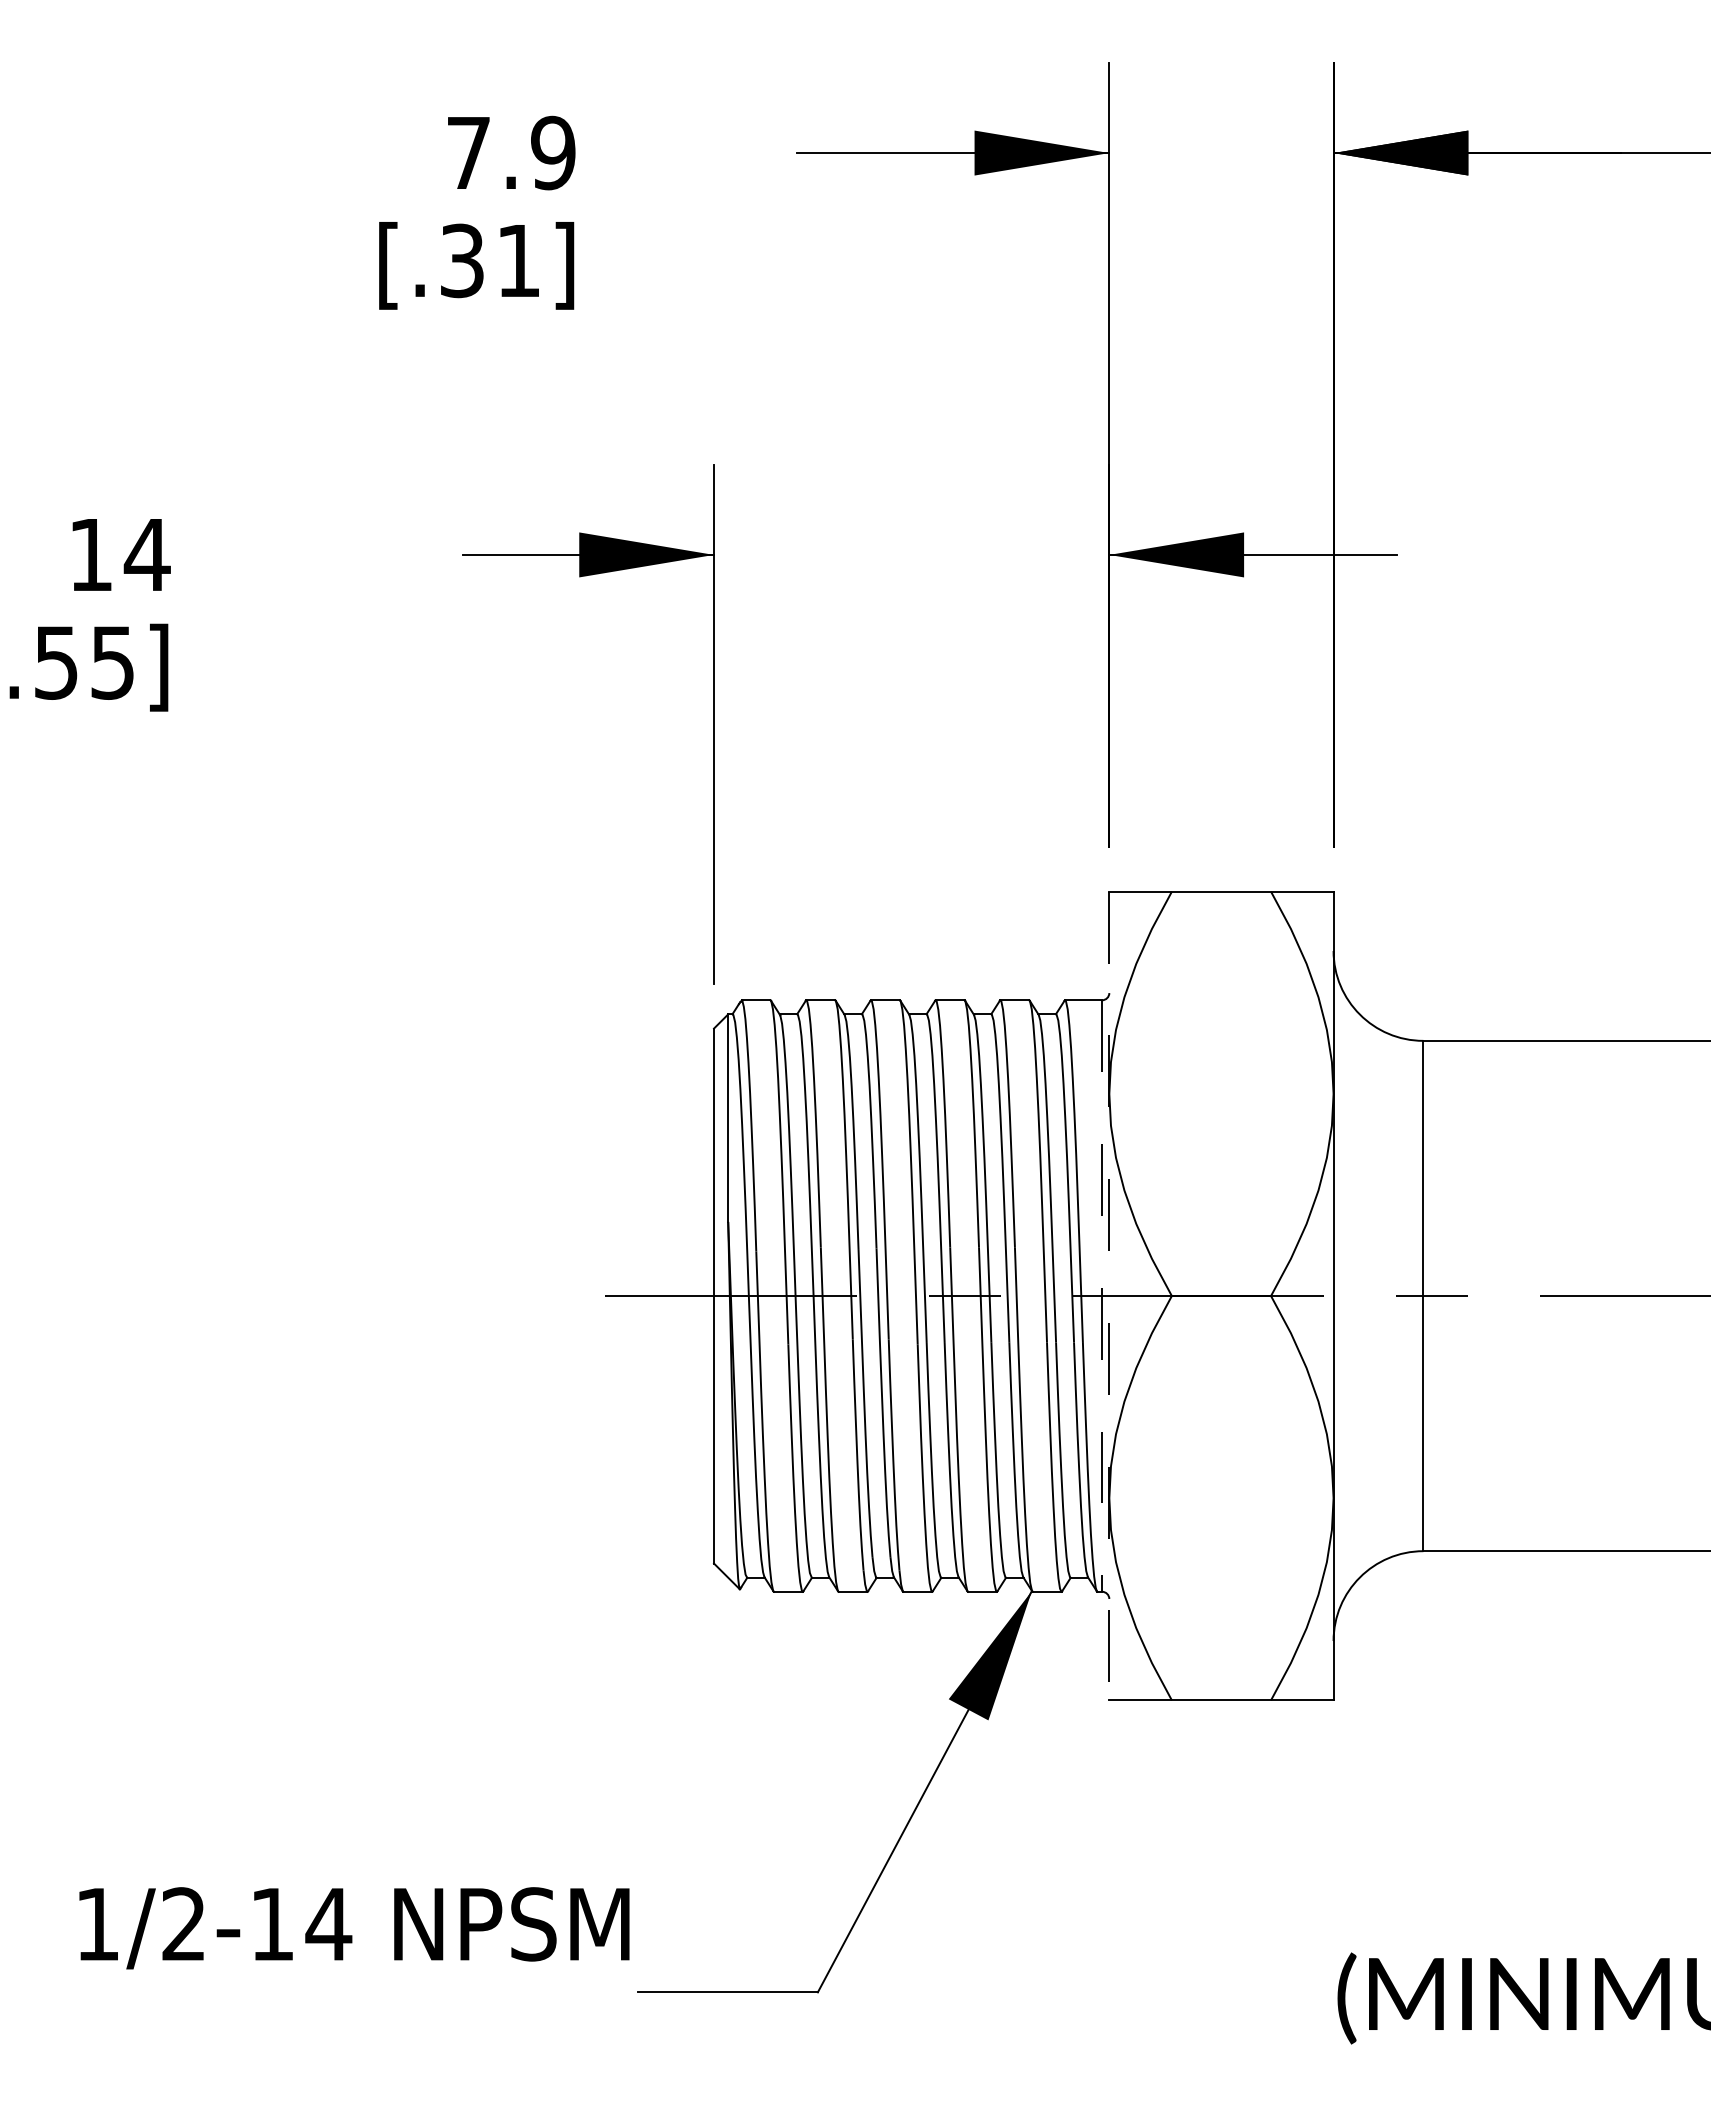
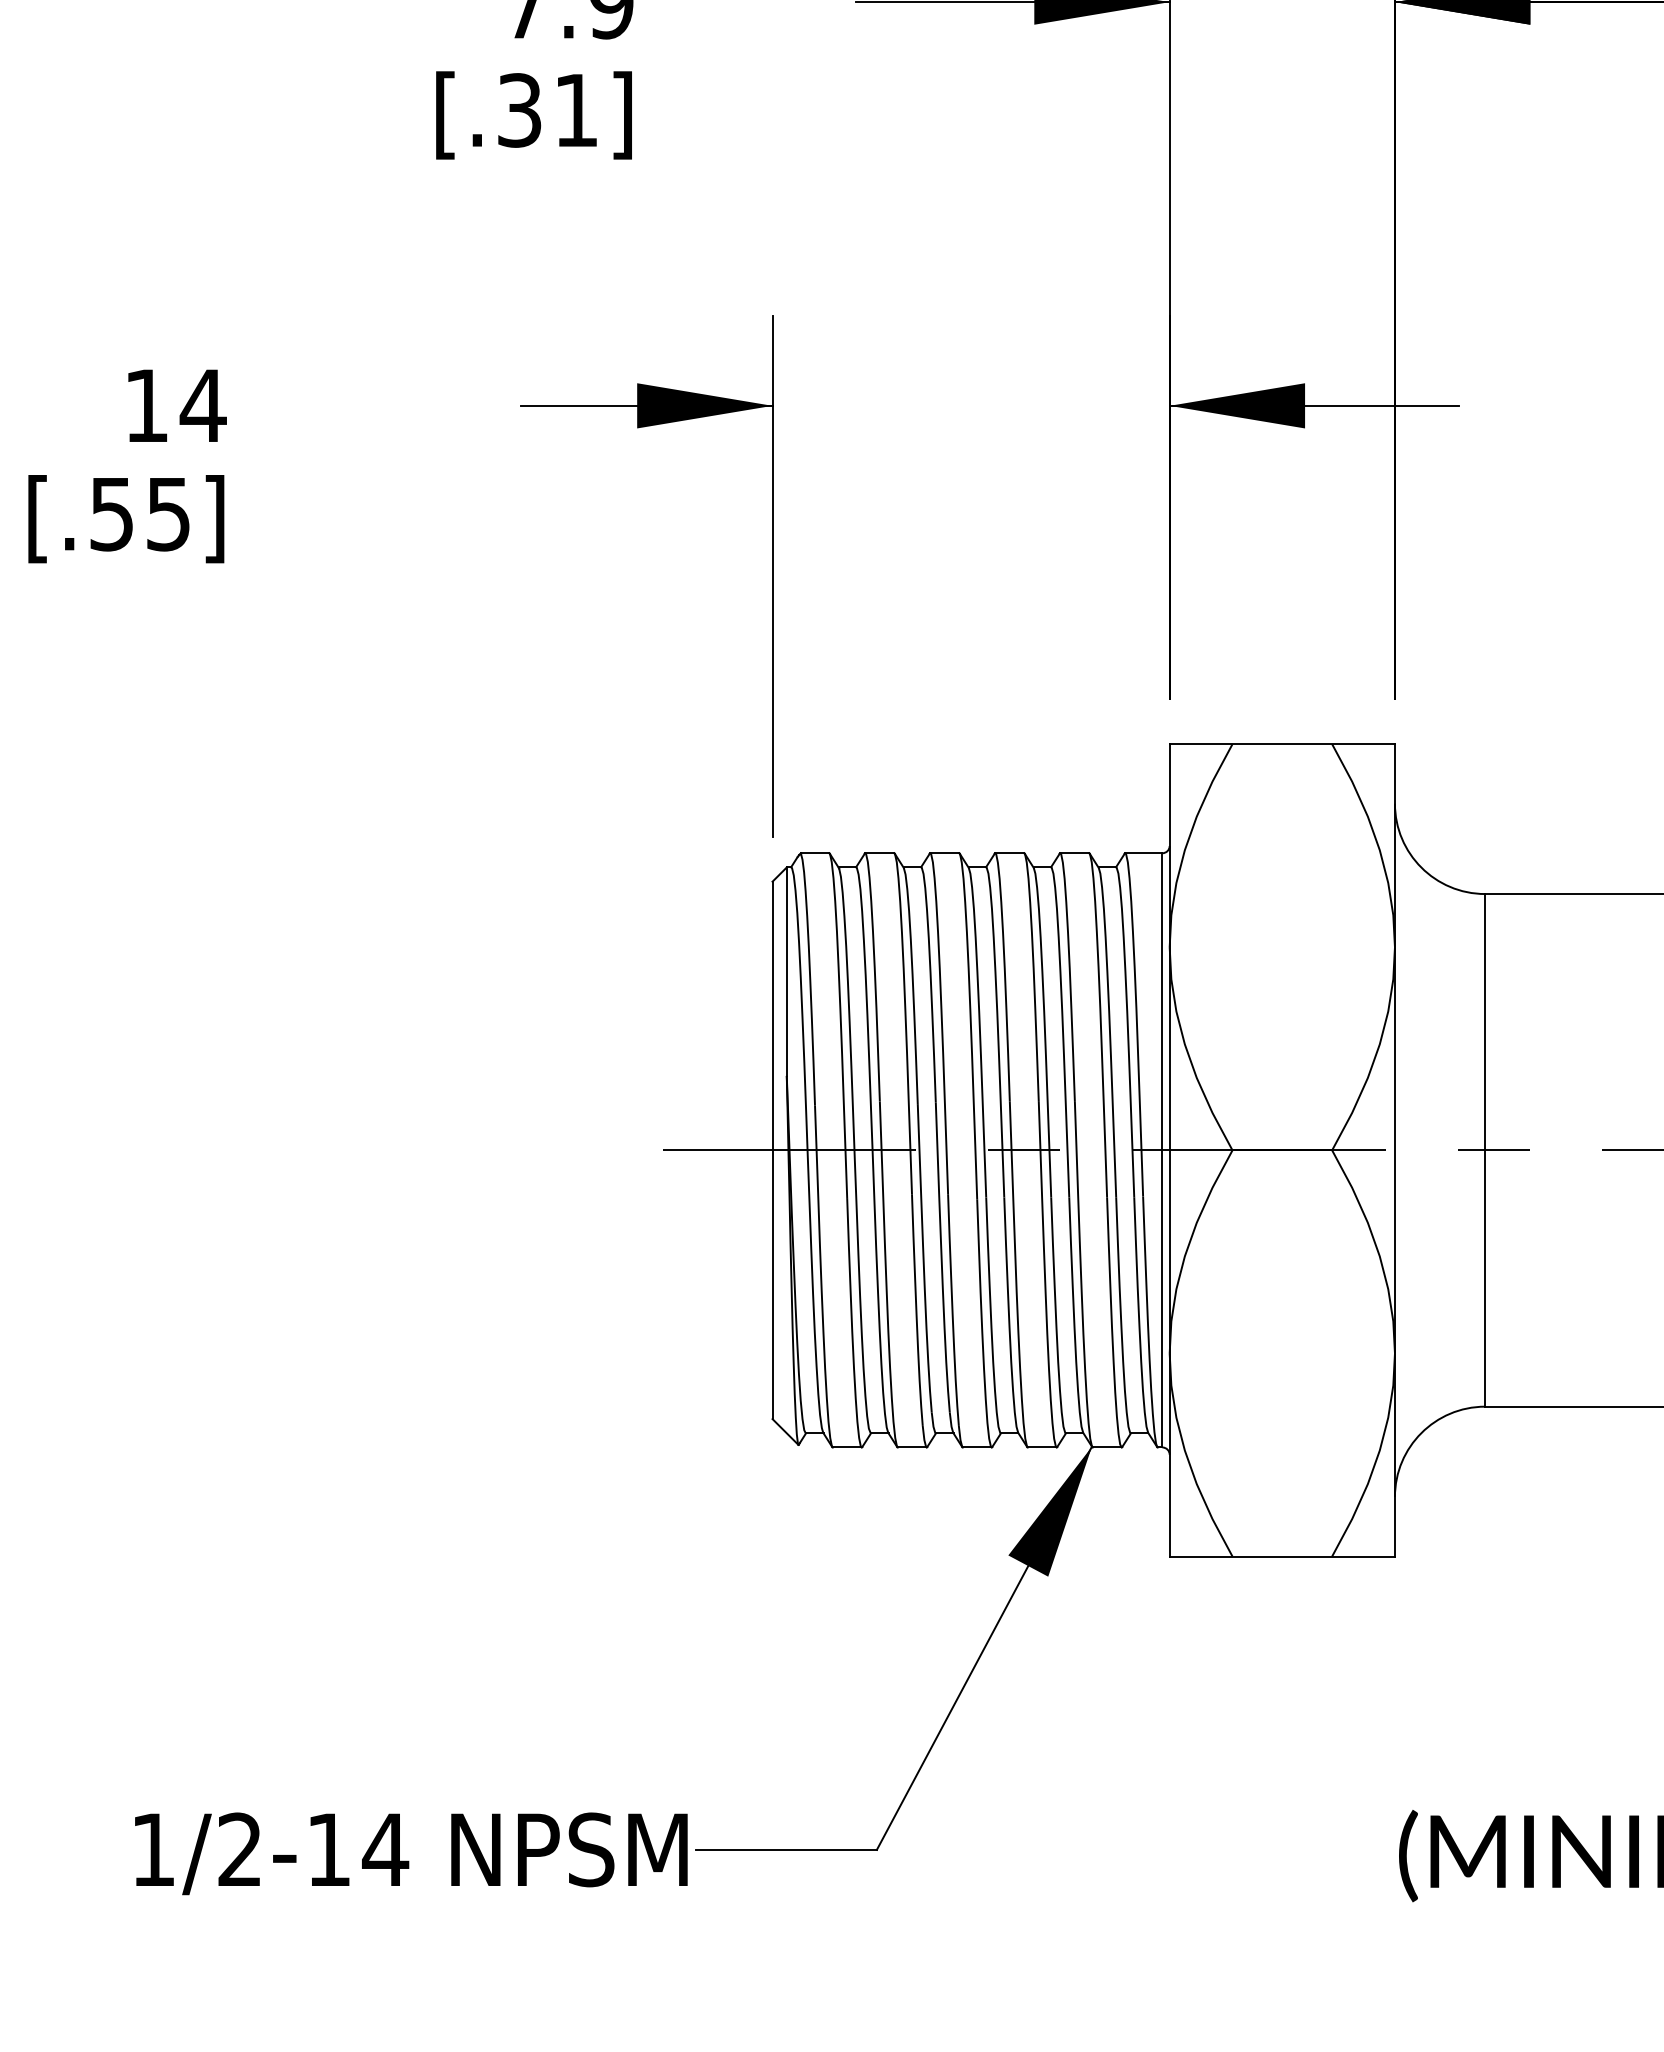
line: (1102, 1296) -> (1162, 1150), dashed -> solid
line: (1109, 1296) -> (1169, 1150), dashed -> solid
text: (354, 1928) -> (411, 1854), moved

